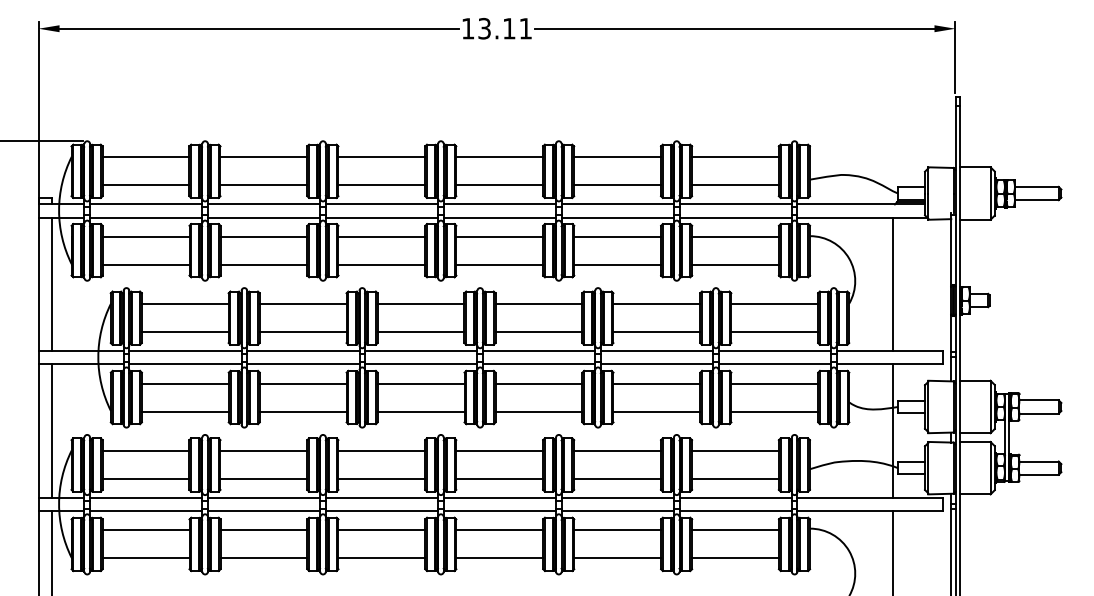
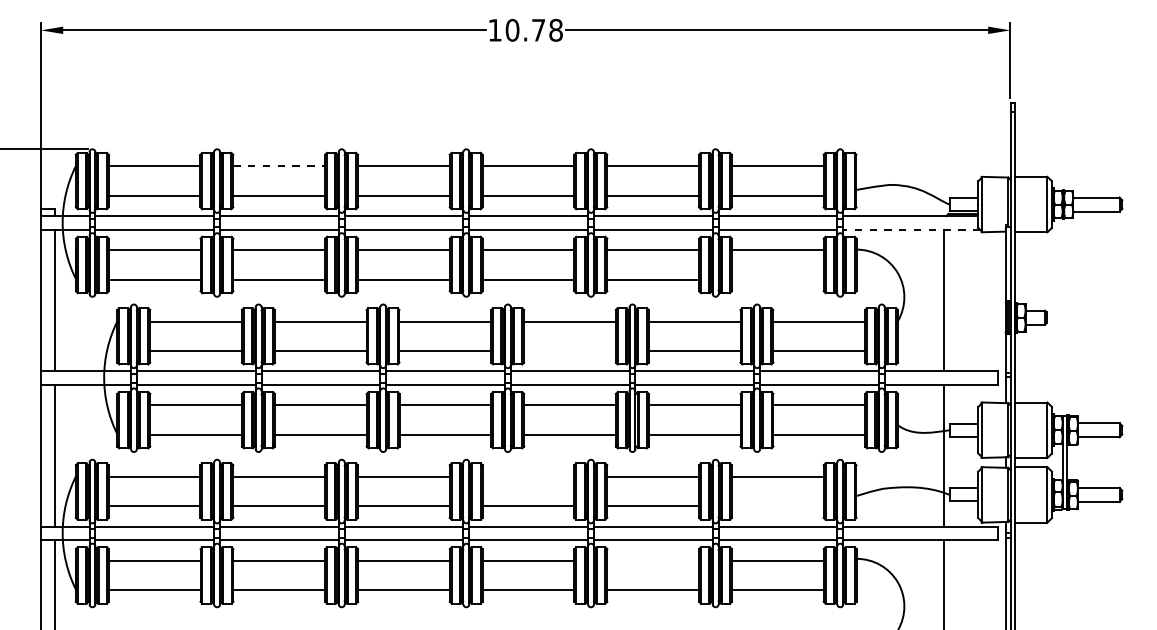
text: (504, 27) -> (533, 29), 13.11 -> 10.78
line: (264, 157) -> (279, 166), solid -> dashed
line: (861, 217) -> (911, 229), solid -> dashed
line: (735, 264) -> (777, 279), removed
line: (538, 332) -> (569, 351), removed
line: (499, 450) -> (528, 476), removed
line: (735, 479) -> (777, 506), removed
line: (617, 530) -> (653, 560), removed

